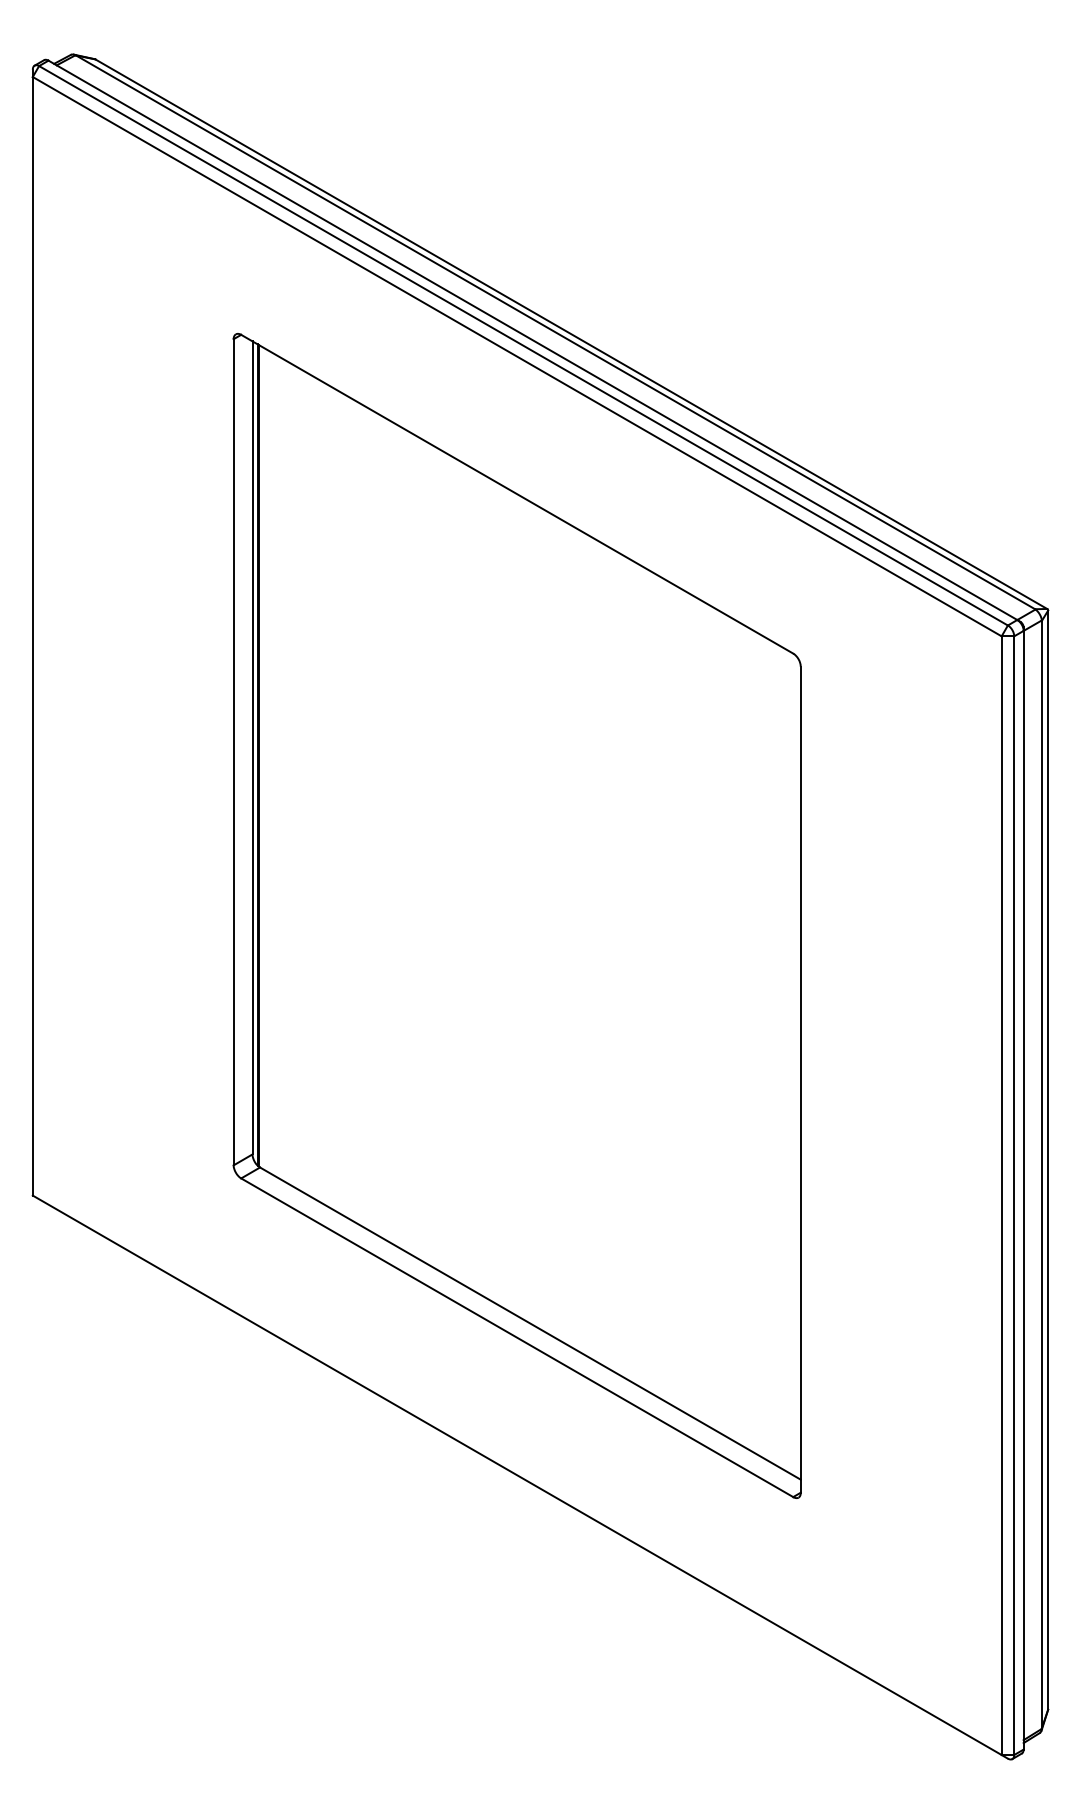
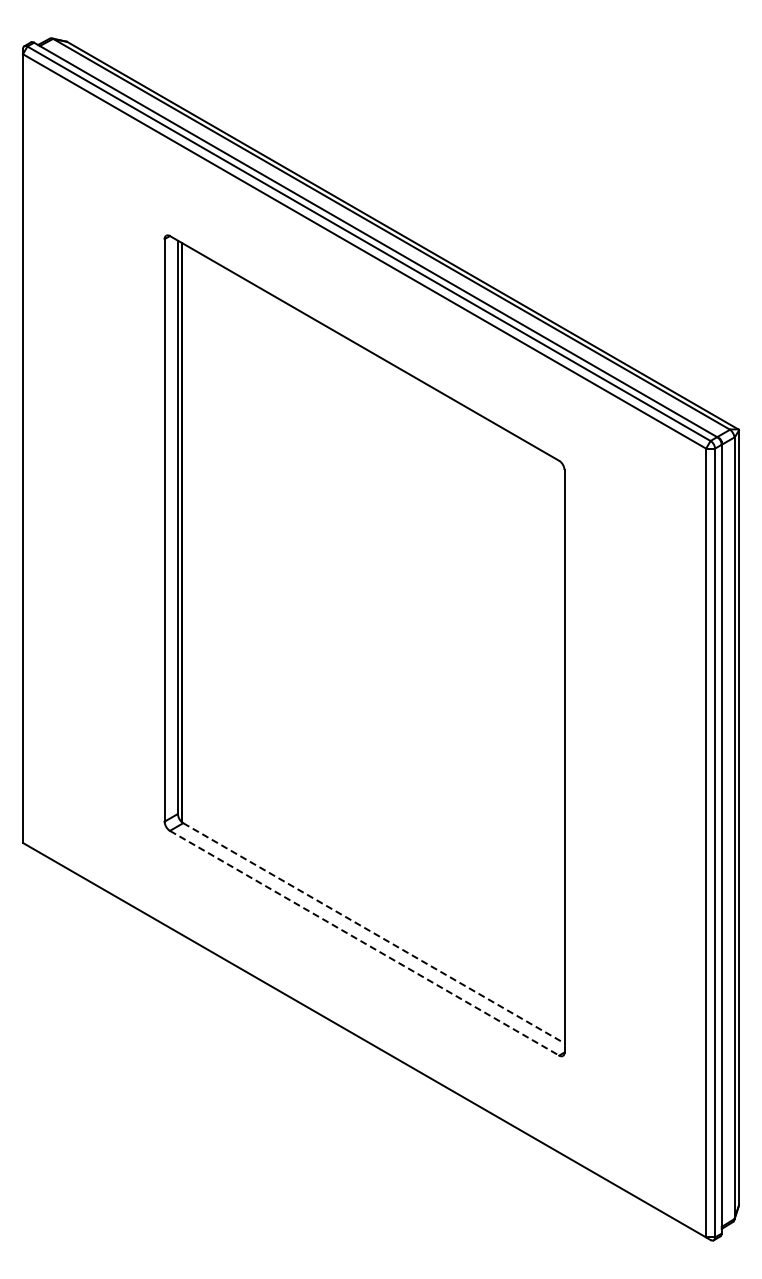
line: (531, 1323) -> (374, 933), solid -> dashed
line: (517, 1338) -> (364, 943), solid -> dashed

